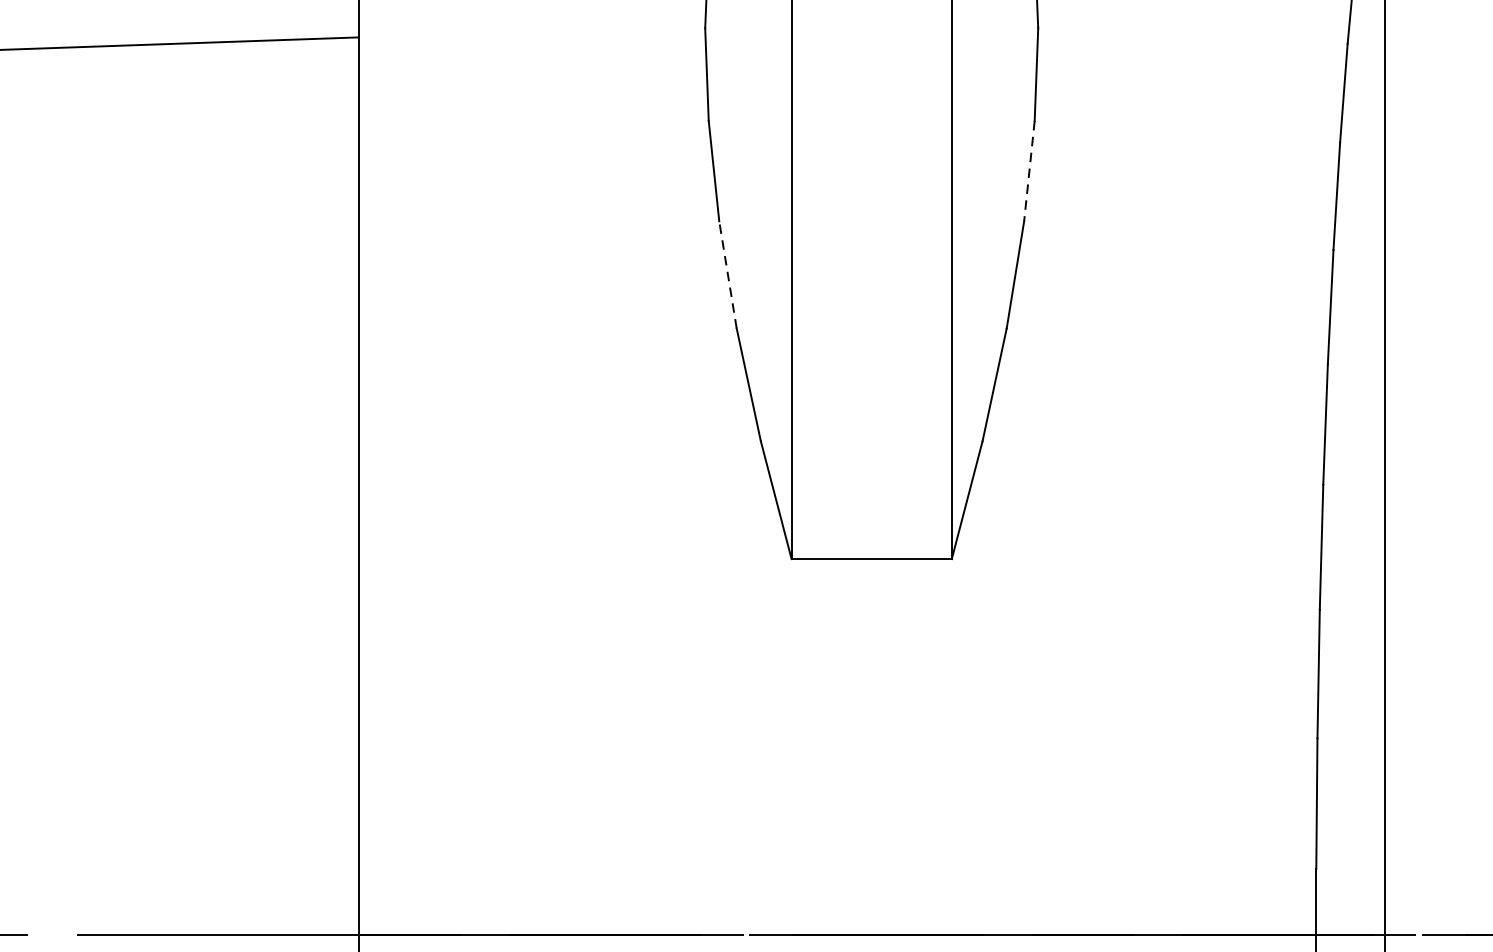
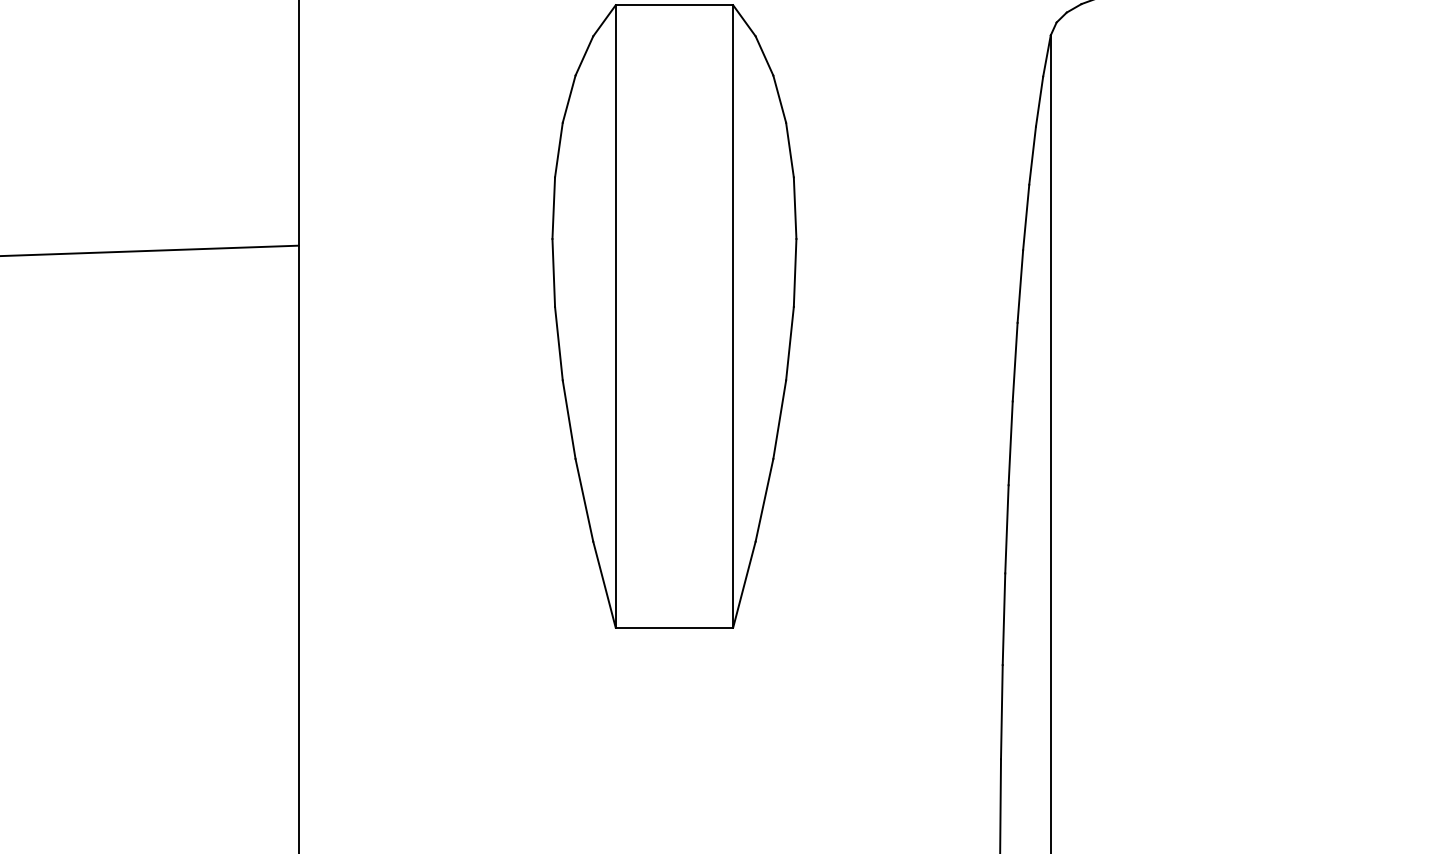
line: (1028, 170) -> (789, 343), dashed -> solid
line: (728, 274) -> (569, 419), dashed -> solid

